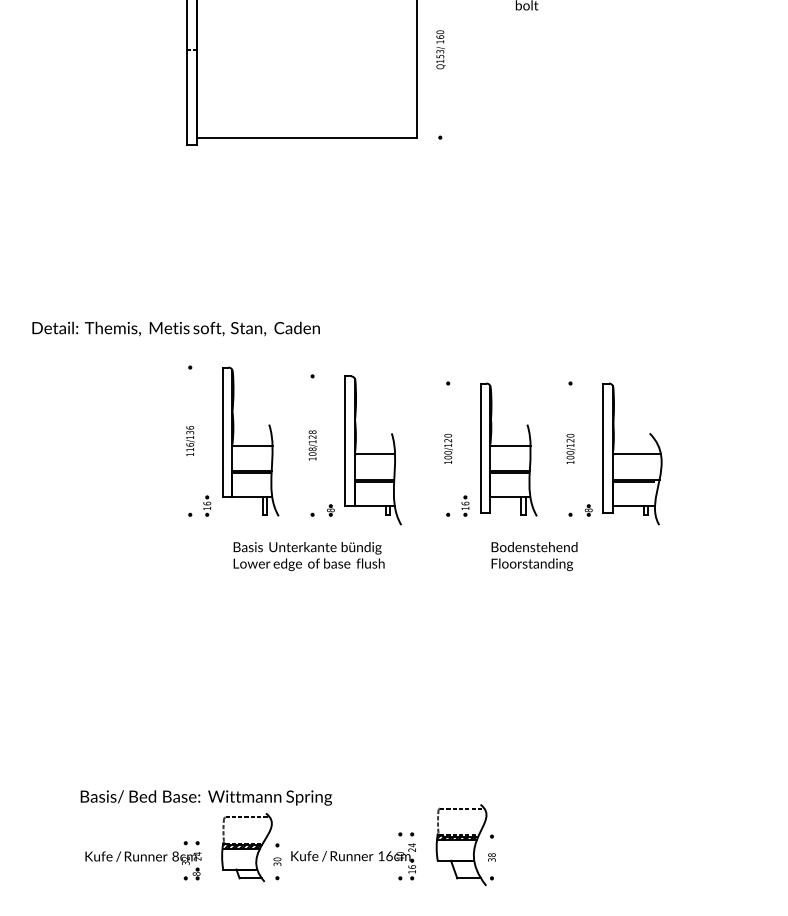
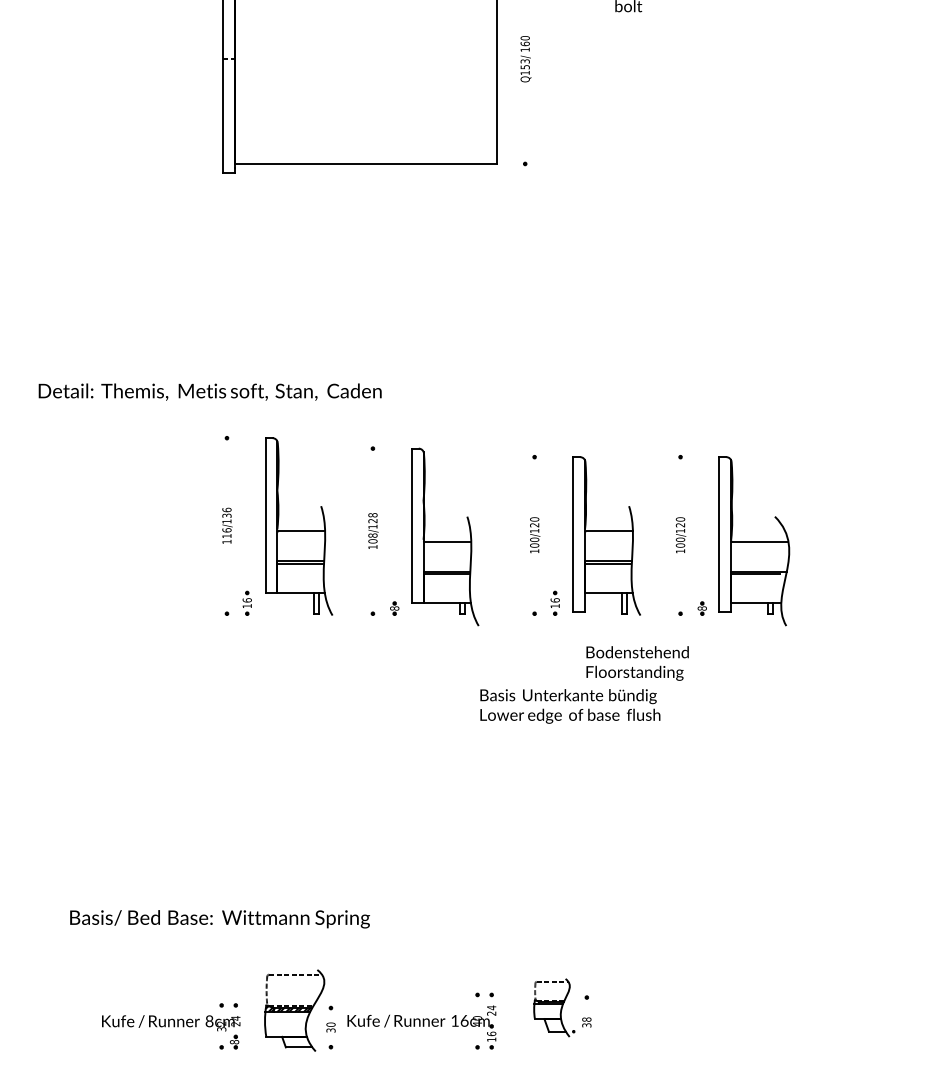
text: (308, 556) -> (569, 706), moved
text: (206, 797) -> (220, 918), moved
part: (464, 845) -> (554, 1008), size x0.6

